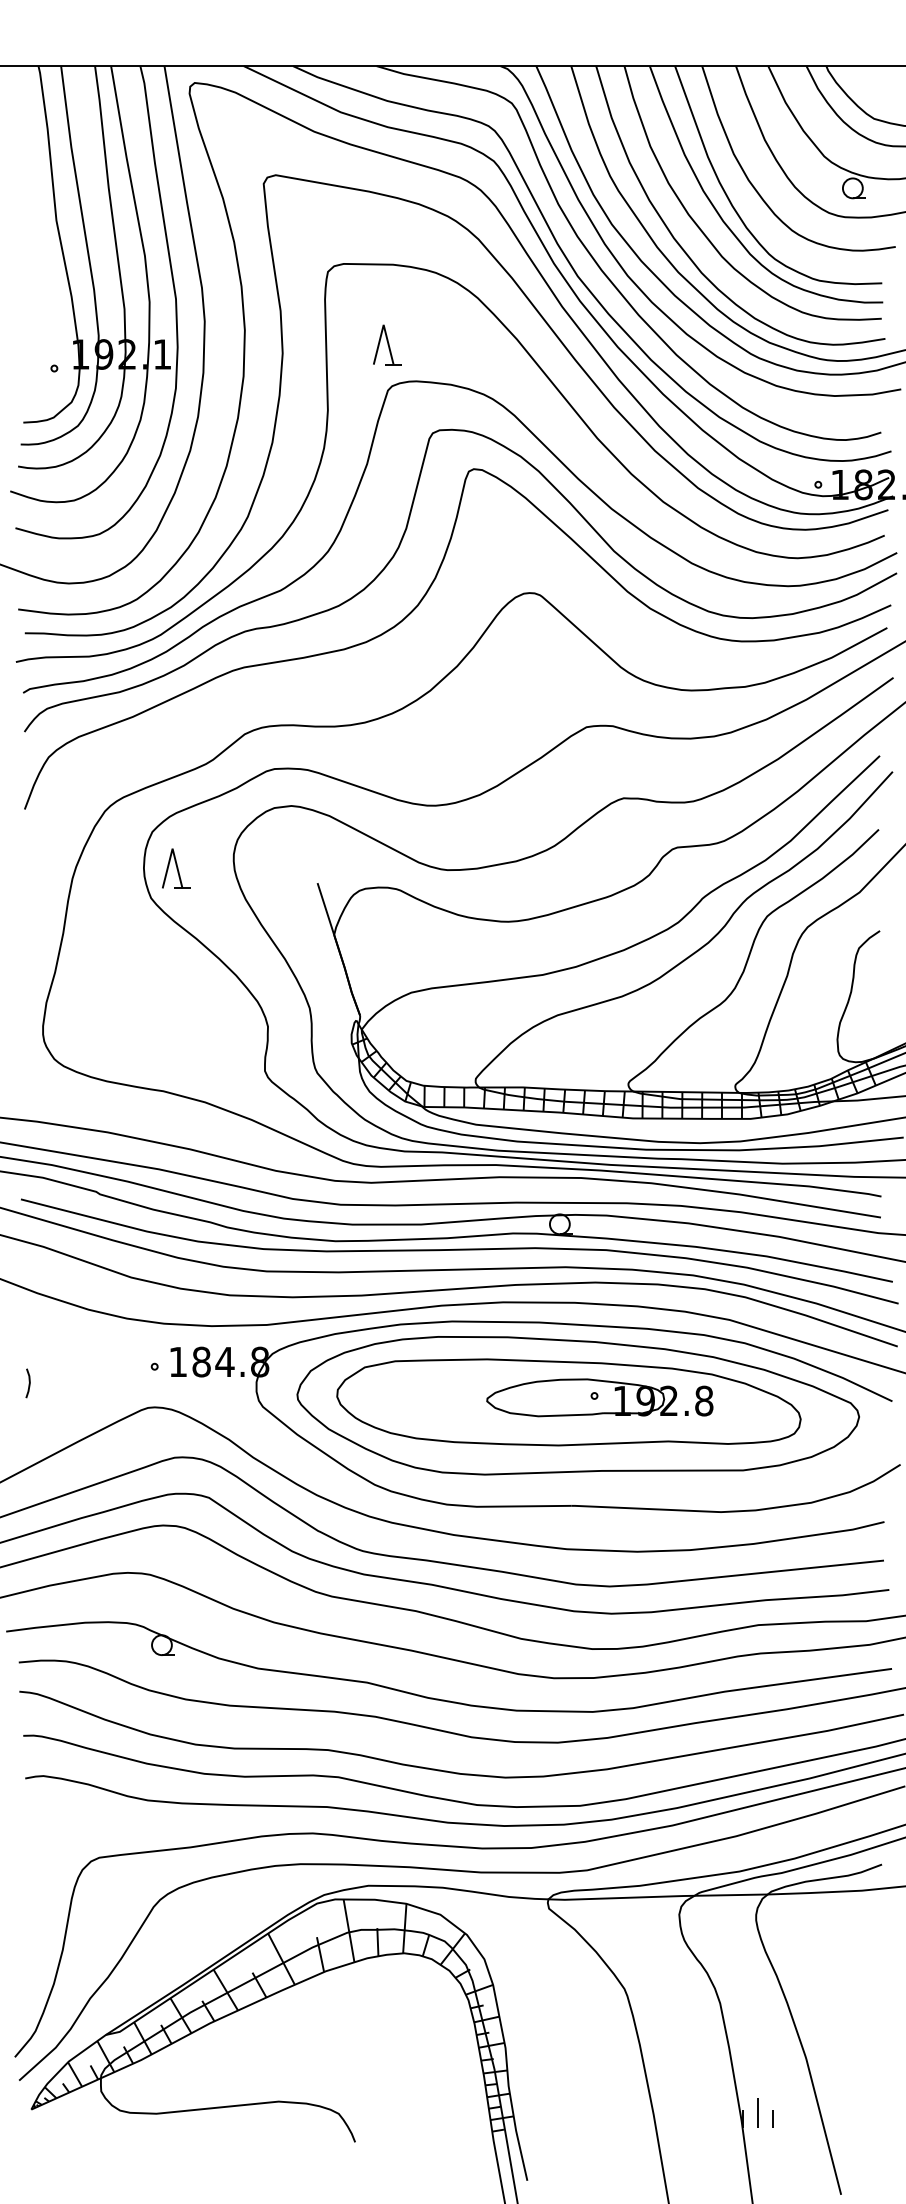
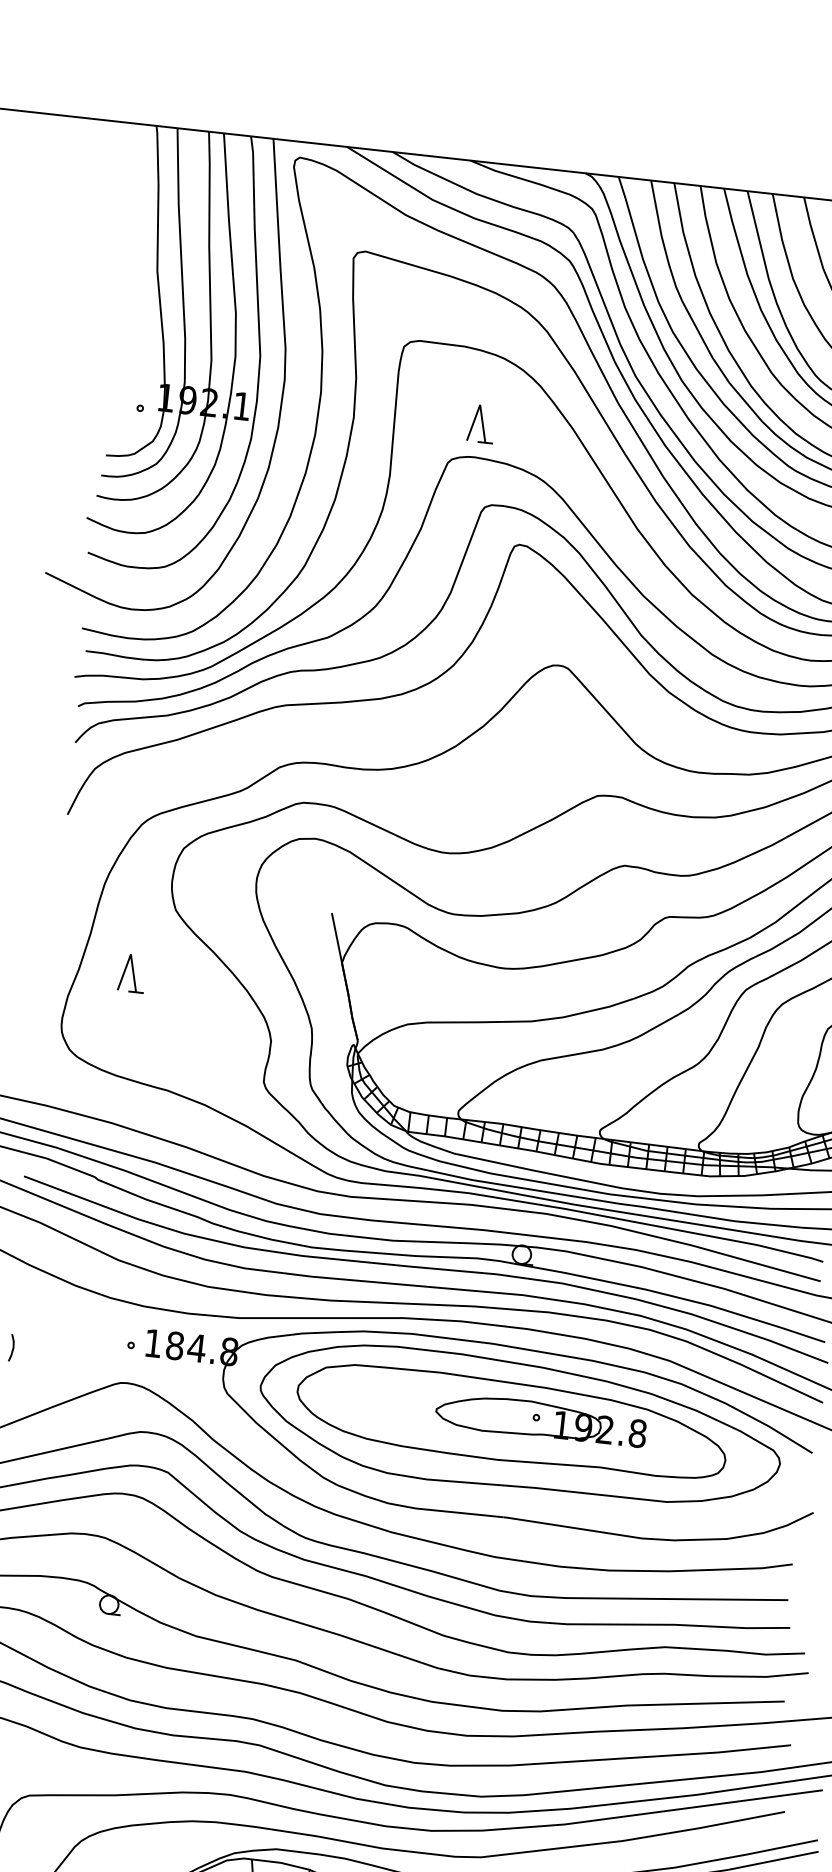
part: (387, 344) -> (481, 423), moved
part: (176, 868) -> (132, 973), moved

